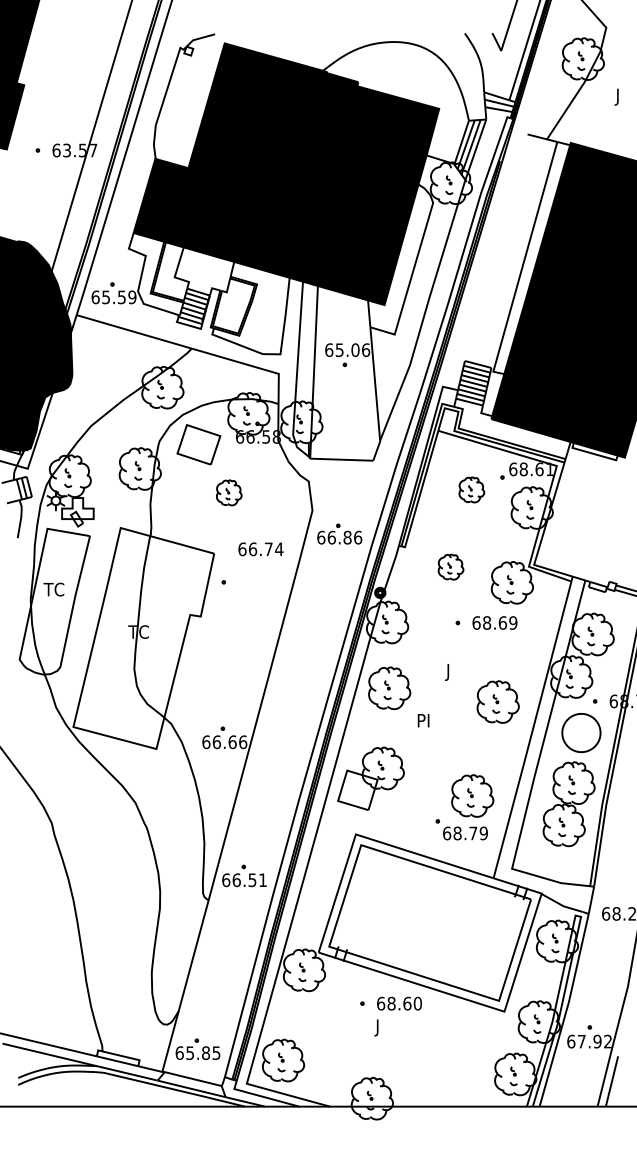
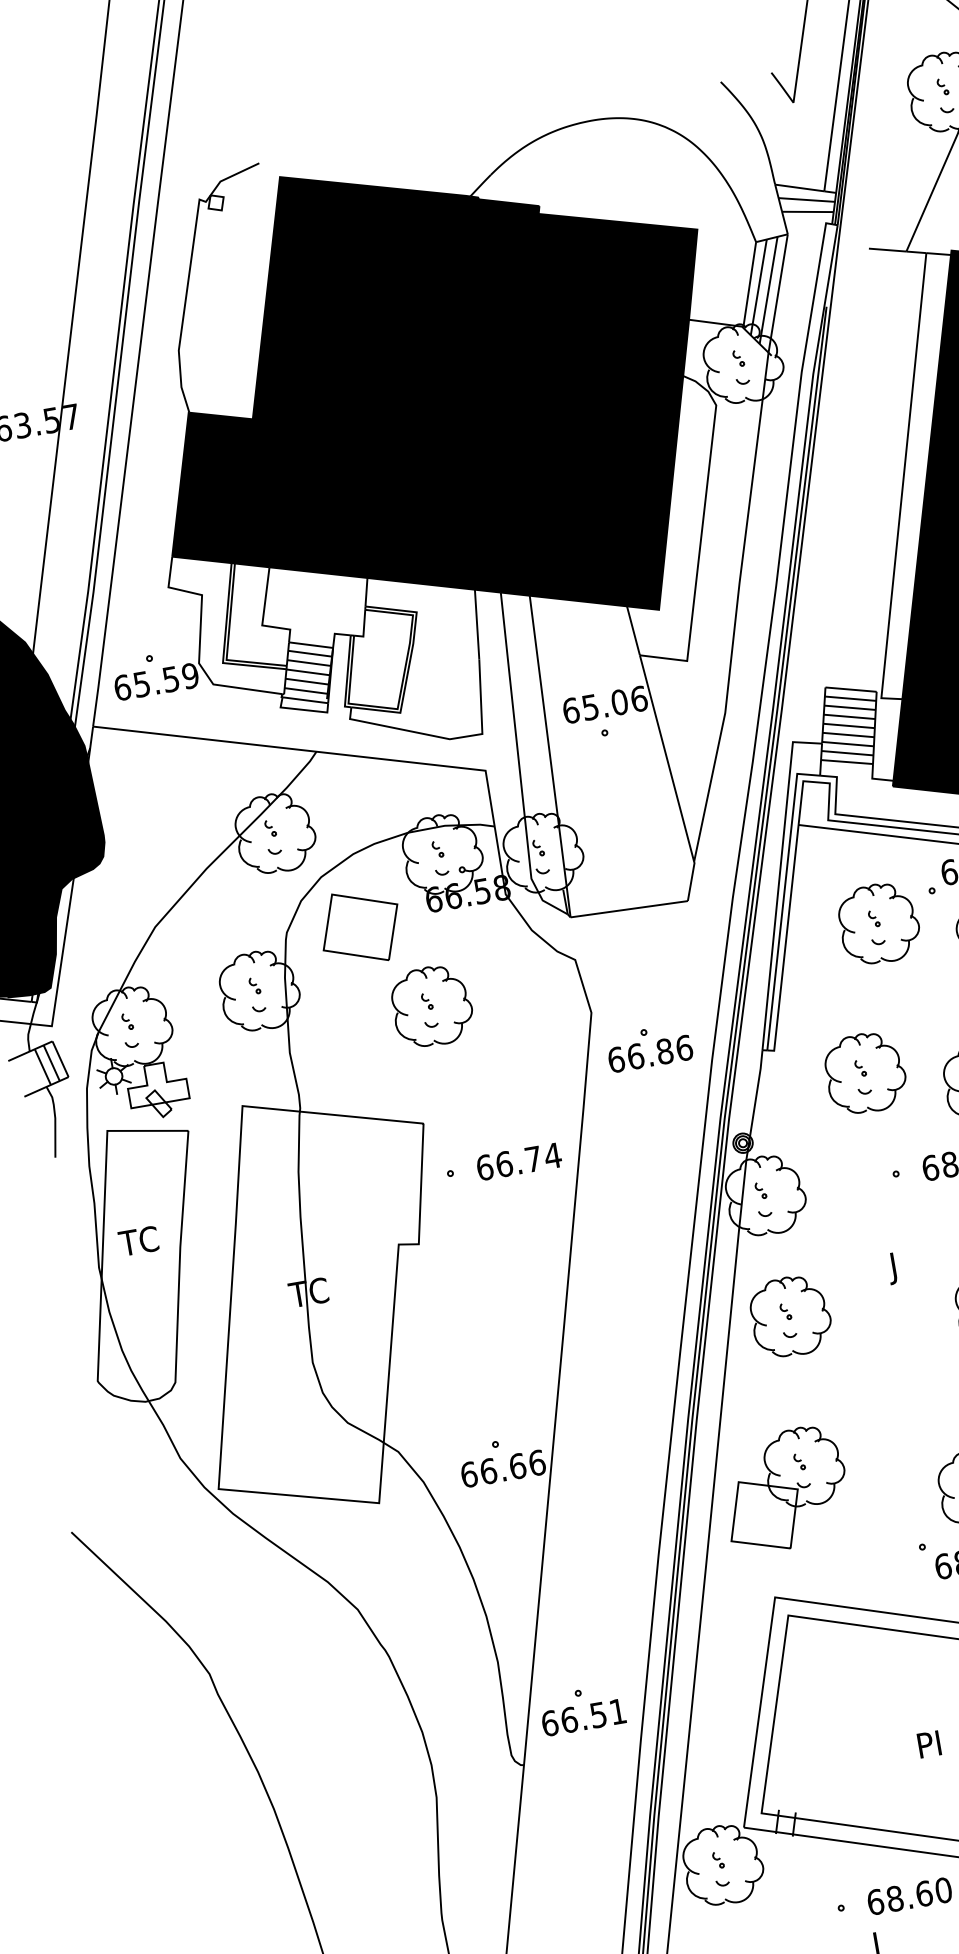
part: (471, 489) -> (878, 922), size x1.67
part: (228, 492) -> (430, 1006), size x1.67
text: (260, 549) -> (518, 1162), moved
part: (450, 566) -> (864, 1071), size x1.67
text: (423, 720) -> (929, 1744), moved

